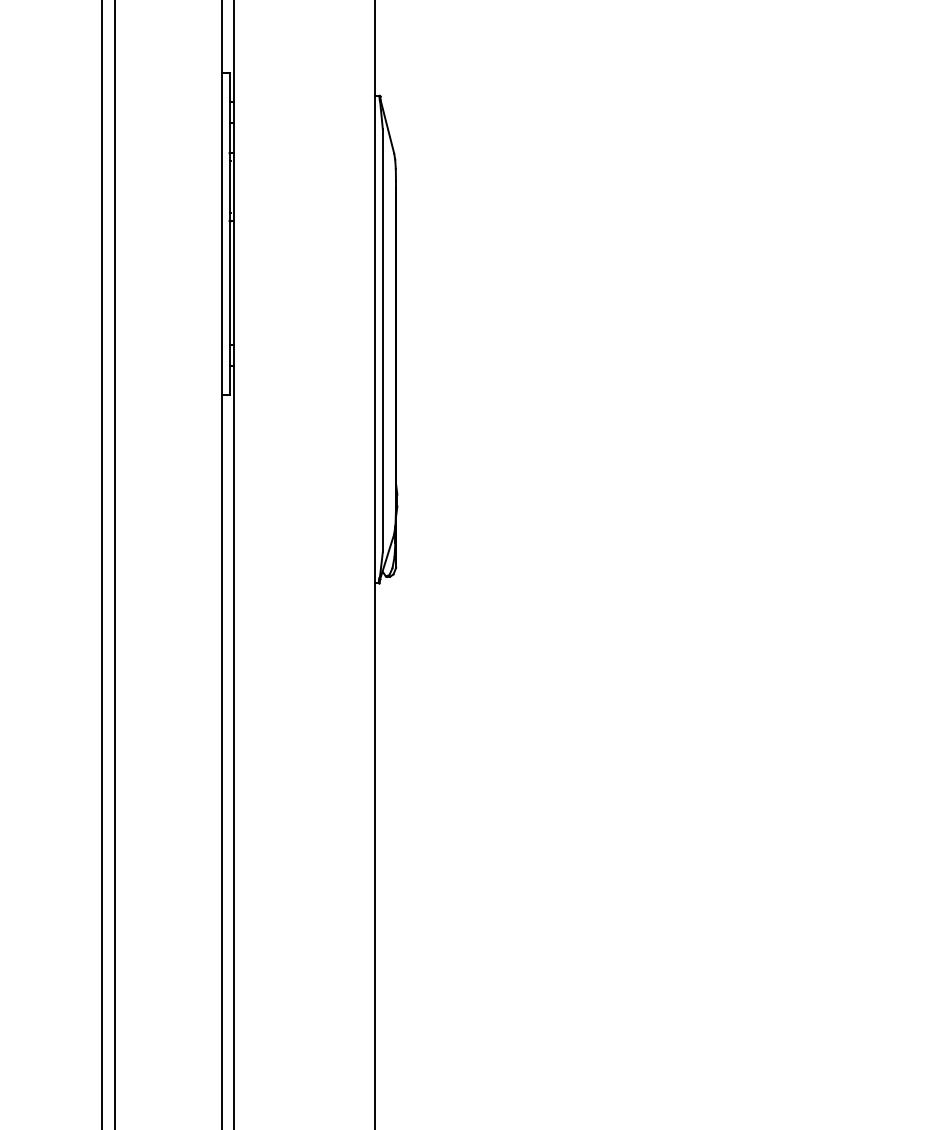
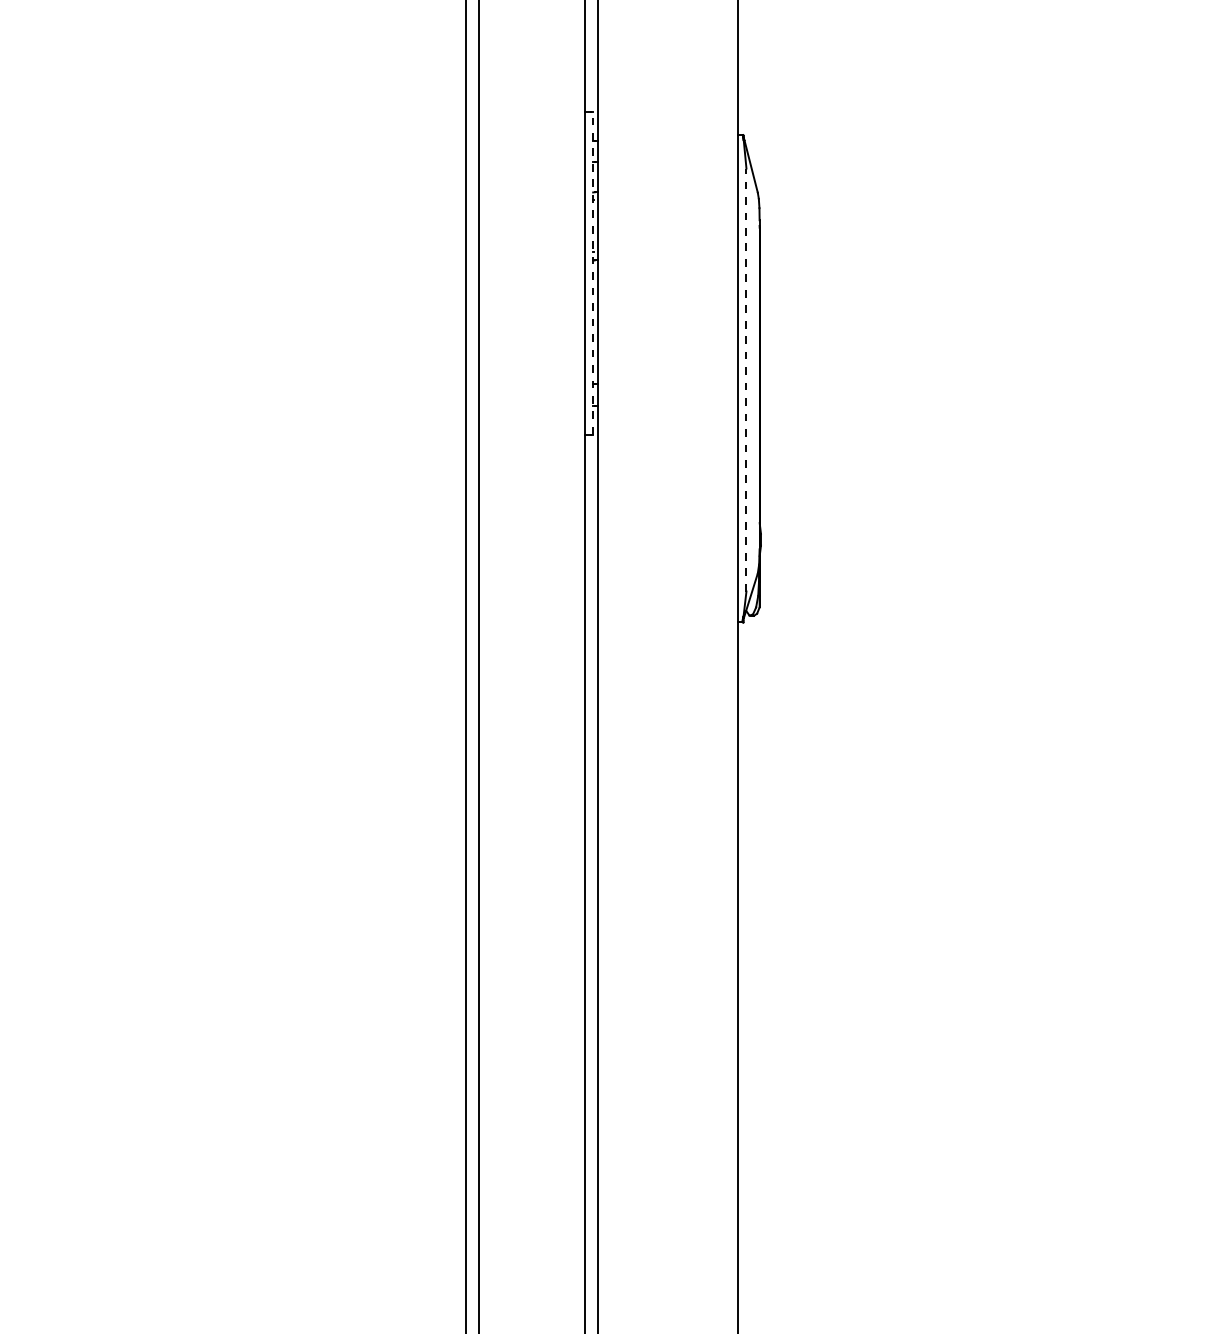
line: (229, 233) -> (593, 272), solid -> dashed
line: (382, 340) -> (746, 379), solid -> dashed

